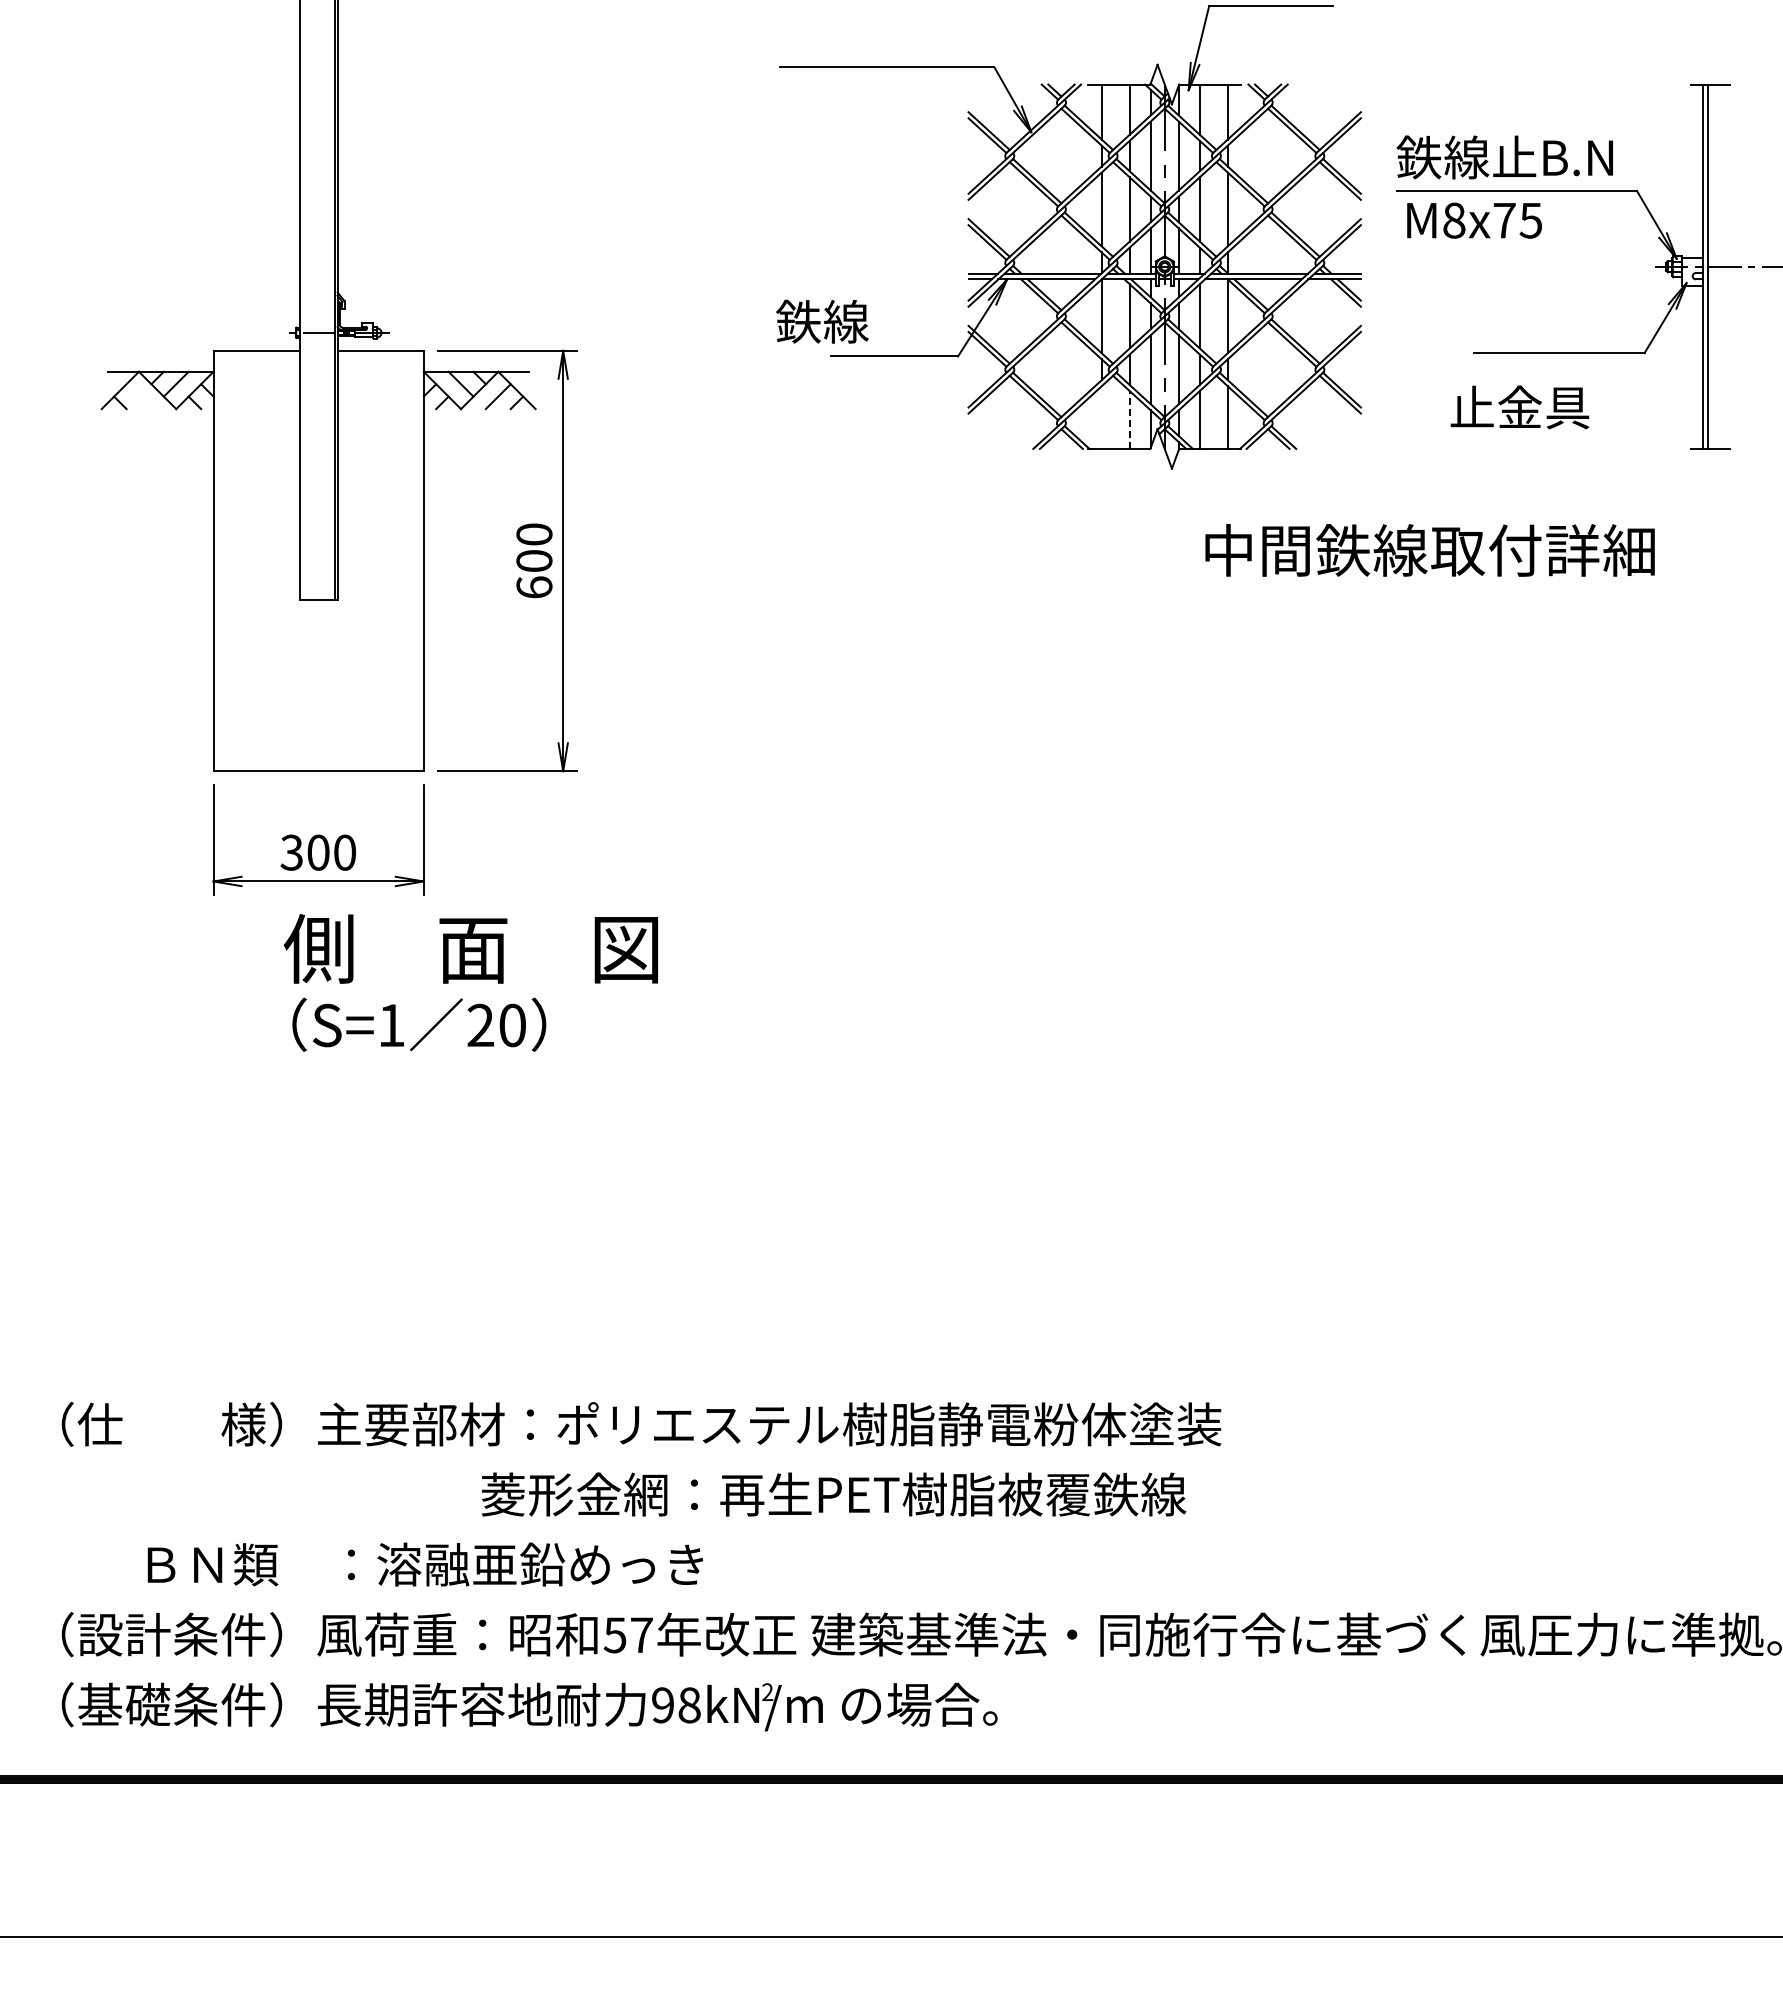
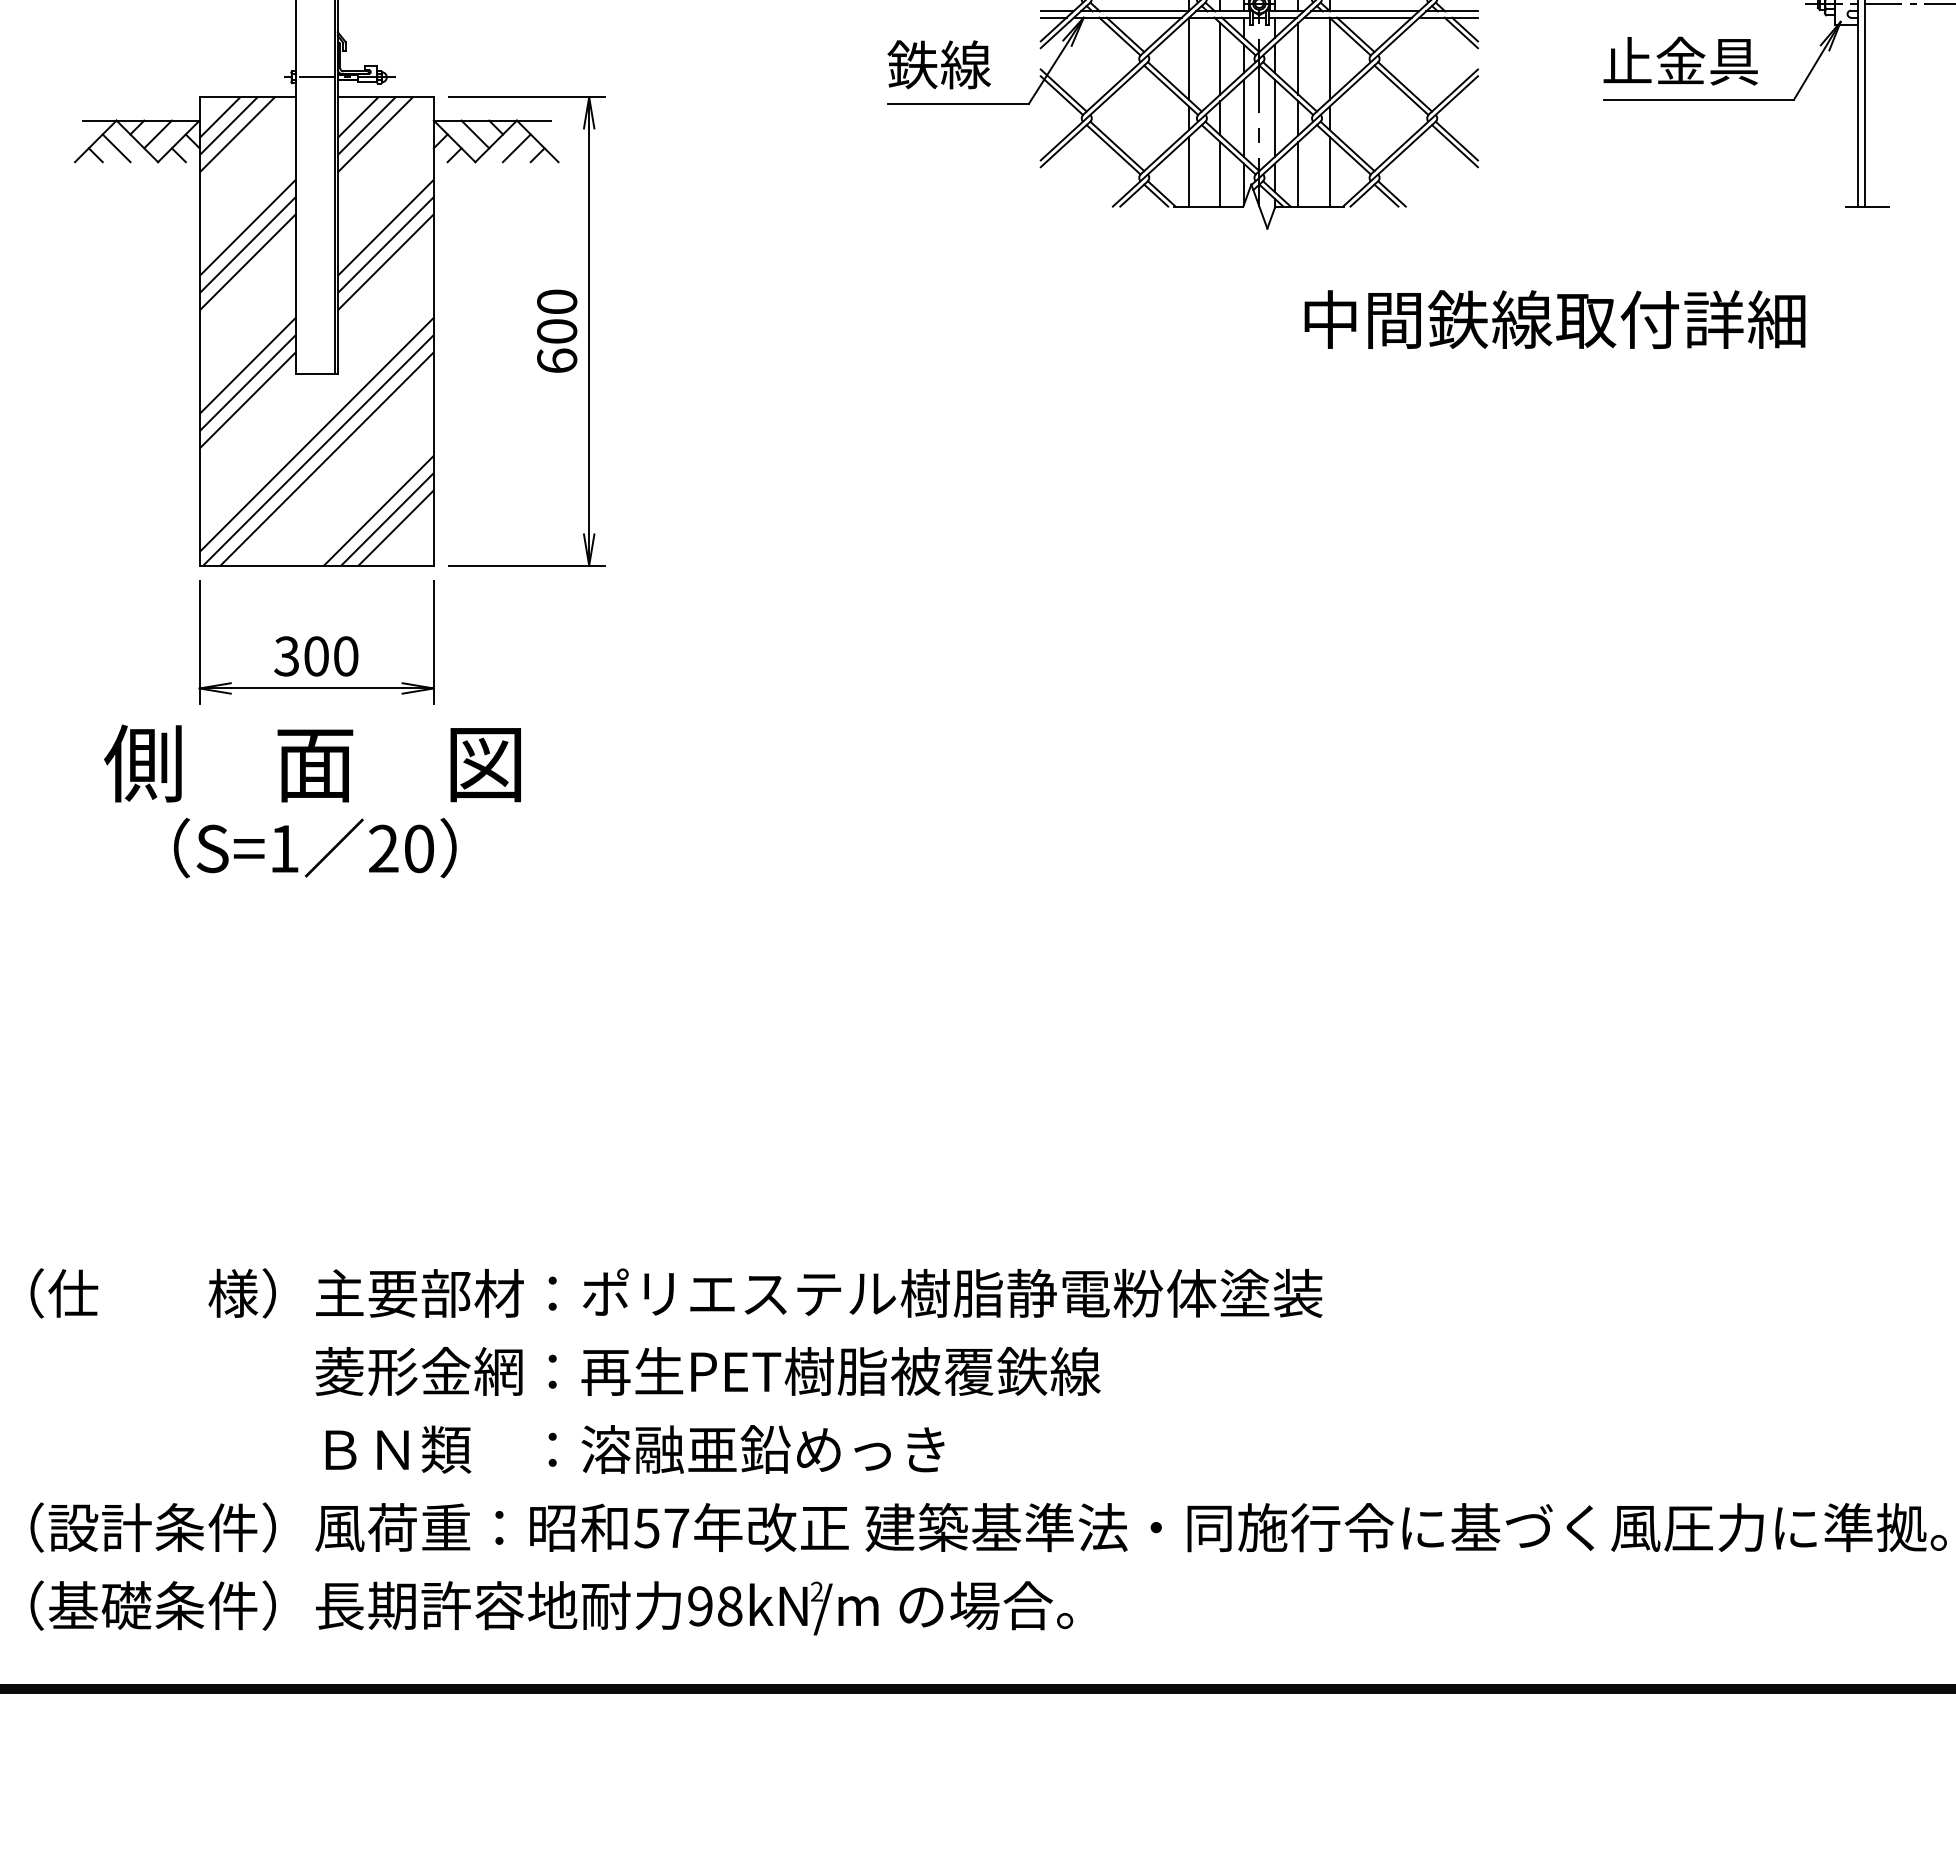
text: (822, 321) -> (939, 64), moved
line: (138, 396) -> (116, 148), added
text: (1519, 407) -> (1680, 61), moved
line: (1101, 417) -> (1188, 171), added
line: (1129, 420) -> (1220, 174), dashed -> solid
hatch: (318, 560) -> (316, 330), added
text: (470, 948) -> (312, 763), moved
text: (419, 1024) -> (315, 847), moved
text: (833, 1494) -> (707, 1371), moved
text: (425, 1564) -> (635, 1449), moved

